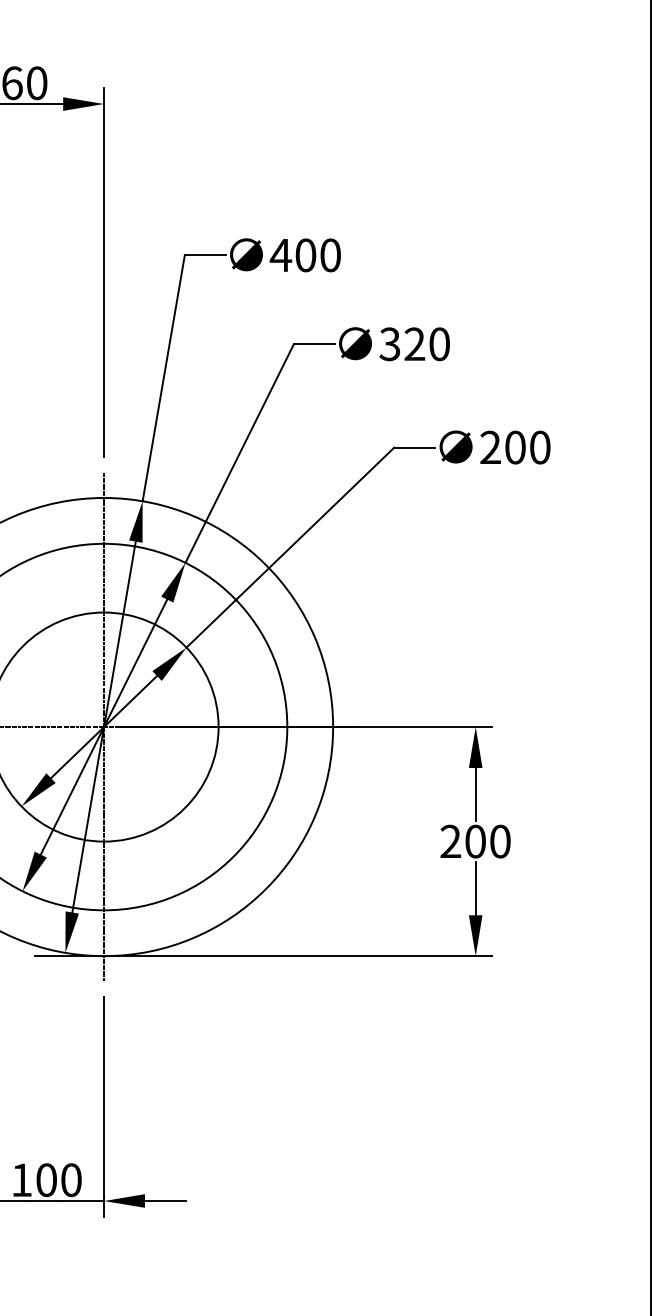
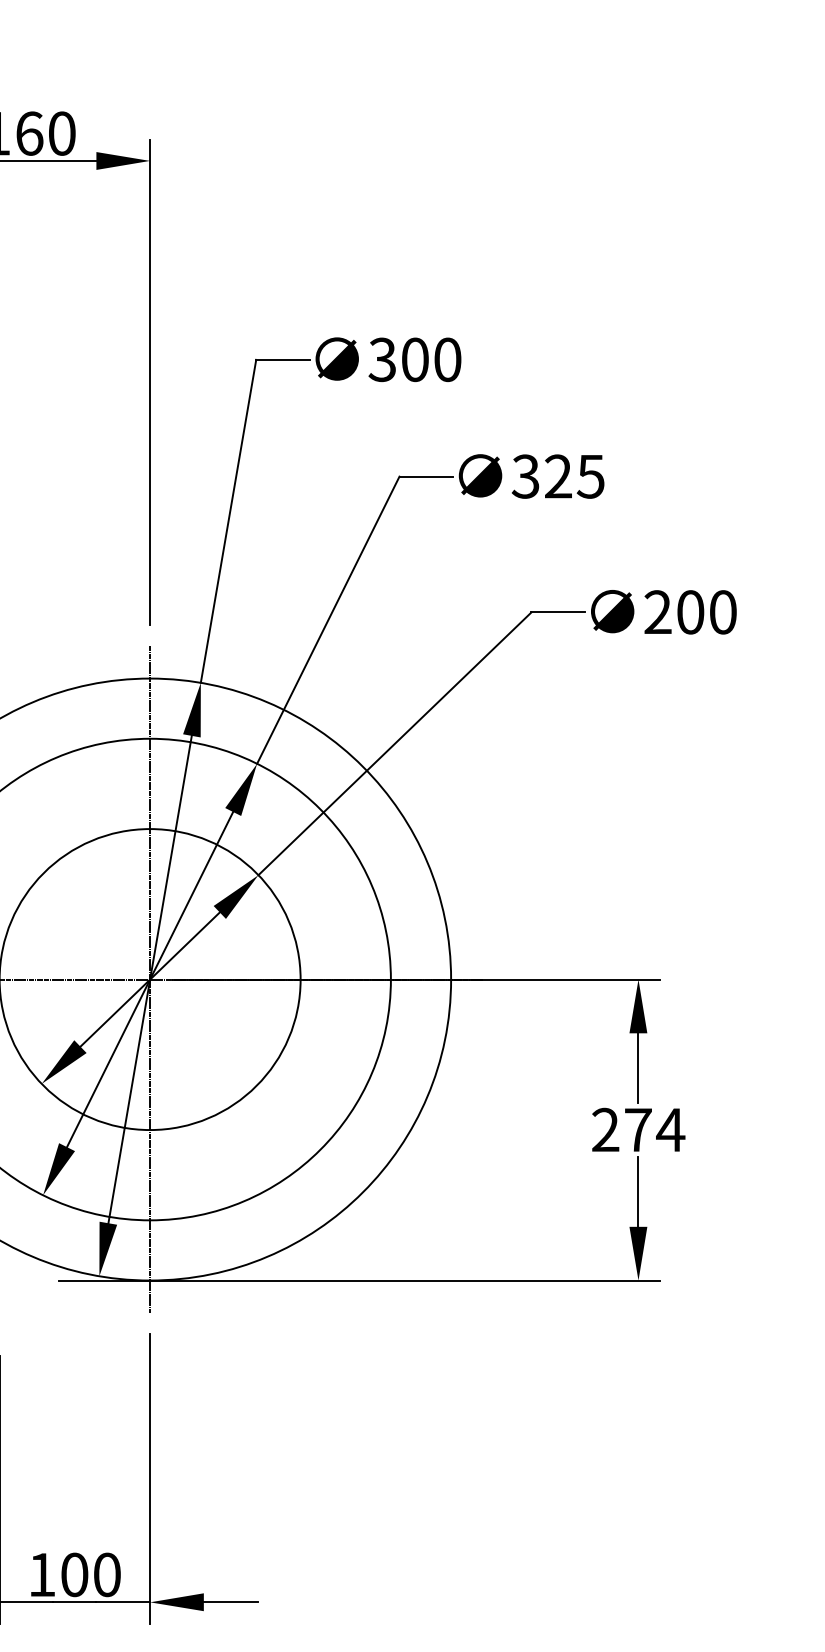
text: (280, 255) -> (381, 359), 400 -> 300
text: (438, 344) -> (589, 476), 320 -> 325
text: (488, 841) -> (655, 1129), 200 -> 274

